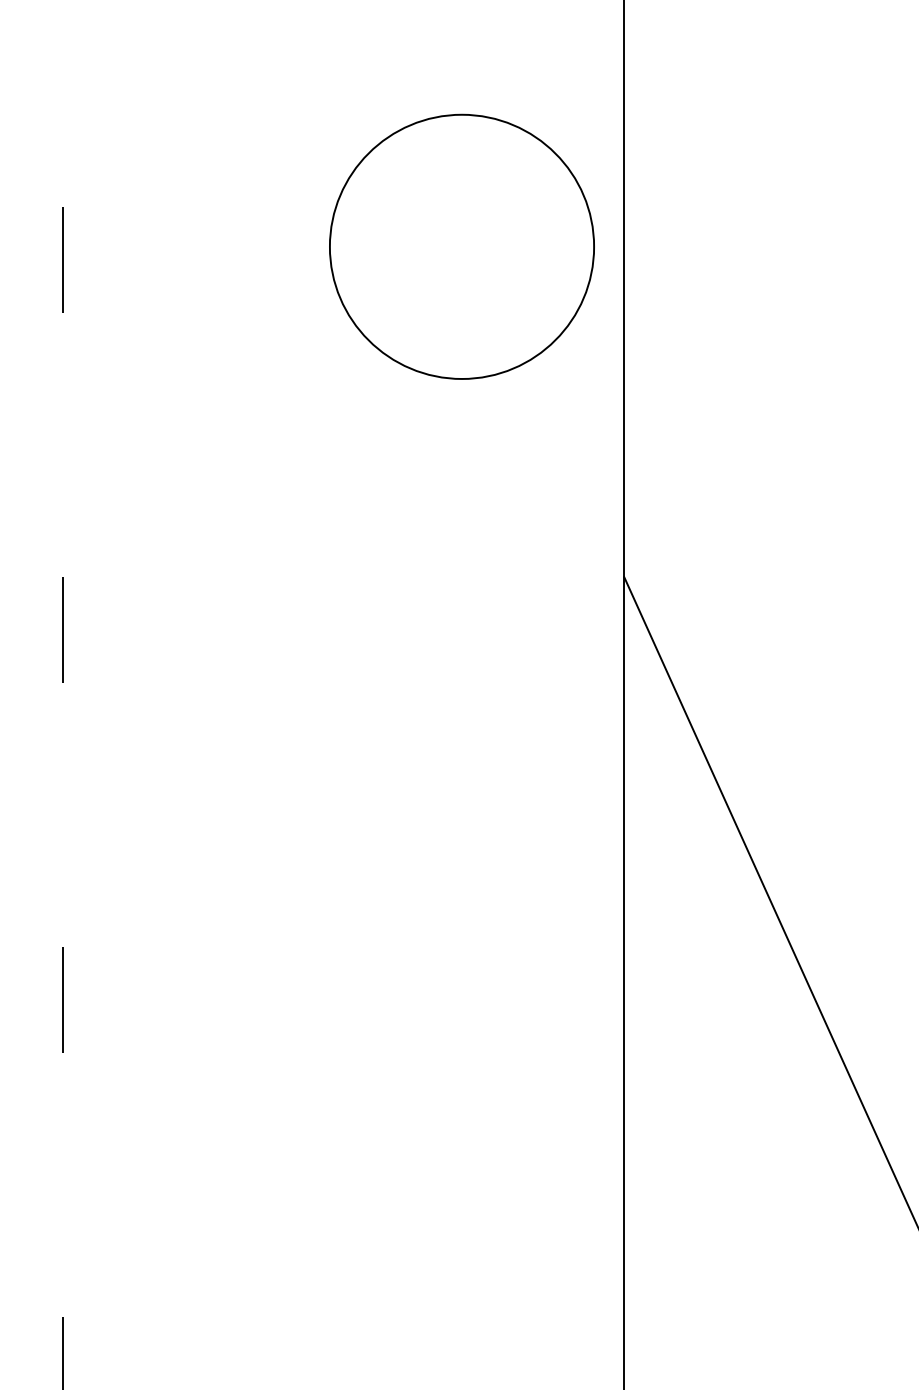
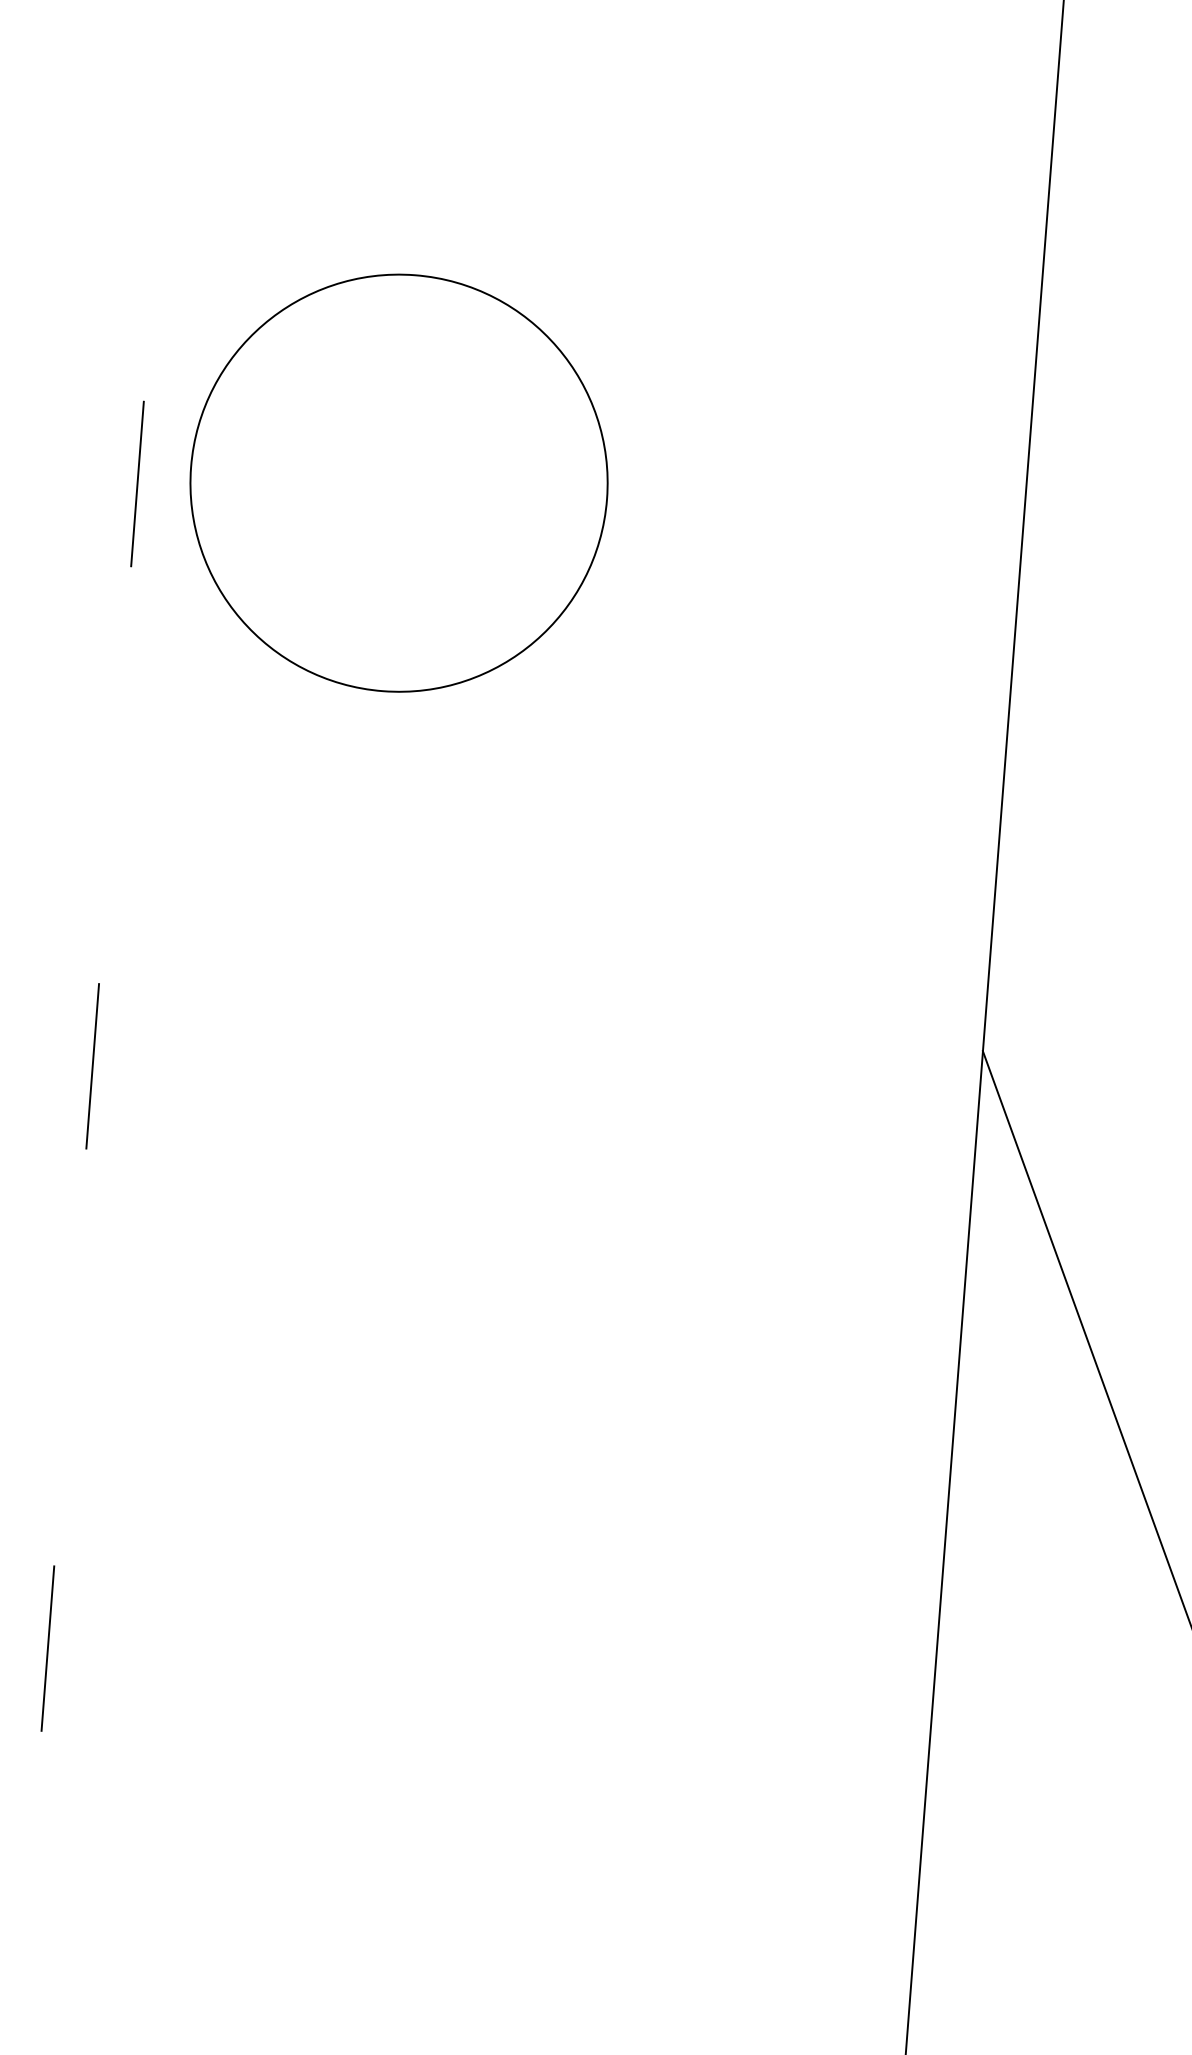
circle: (461, 246) -> (398, 482), moved

